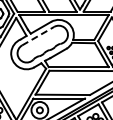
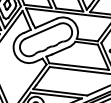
line: (38, 36) -> (42, 31), dashed -> solid

